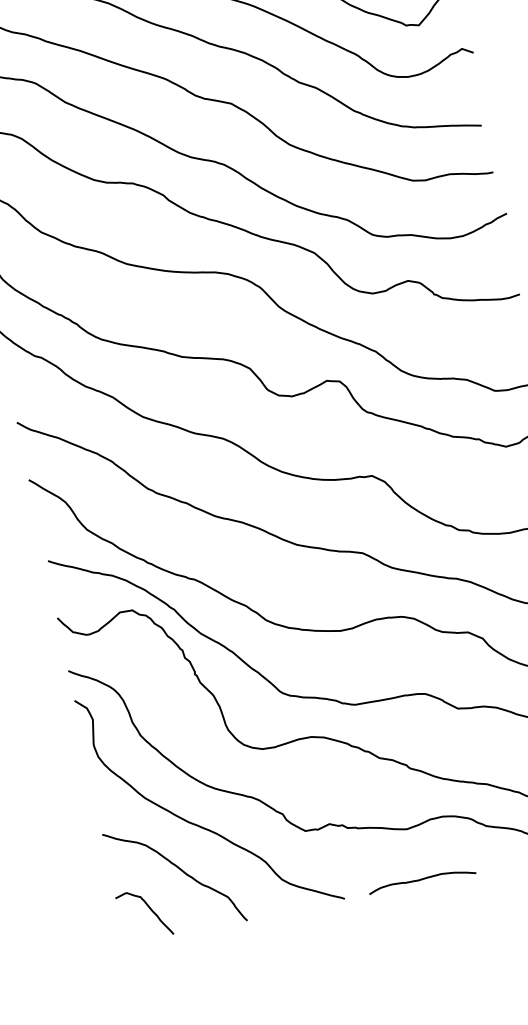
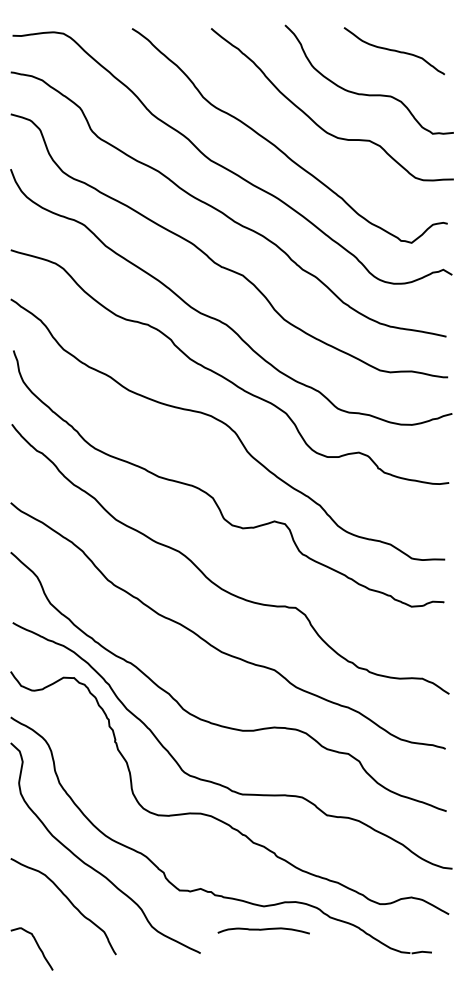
curve: (421, 880) -> (263, 930), moved
curve: (150, 910) -> (37, 946), moved

